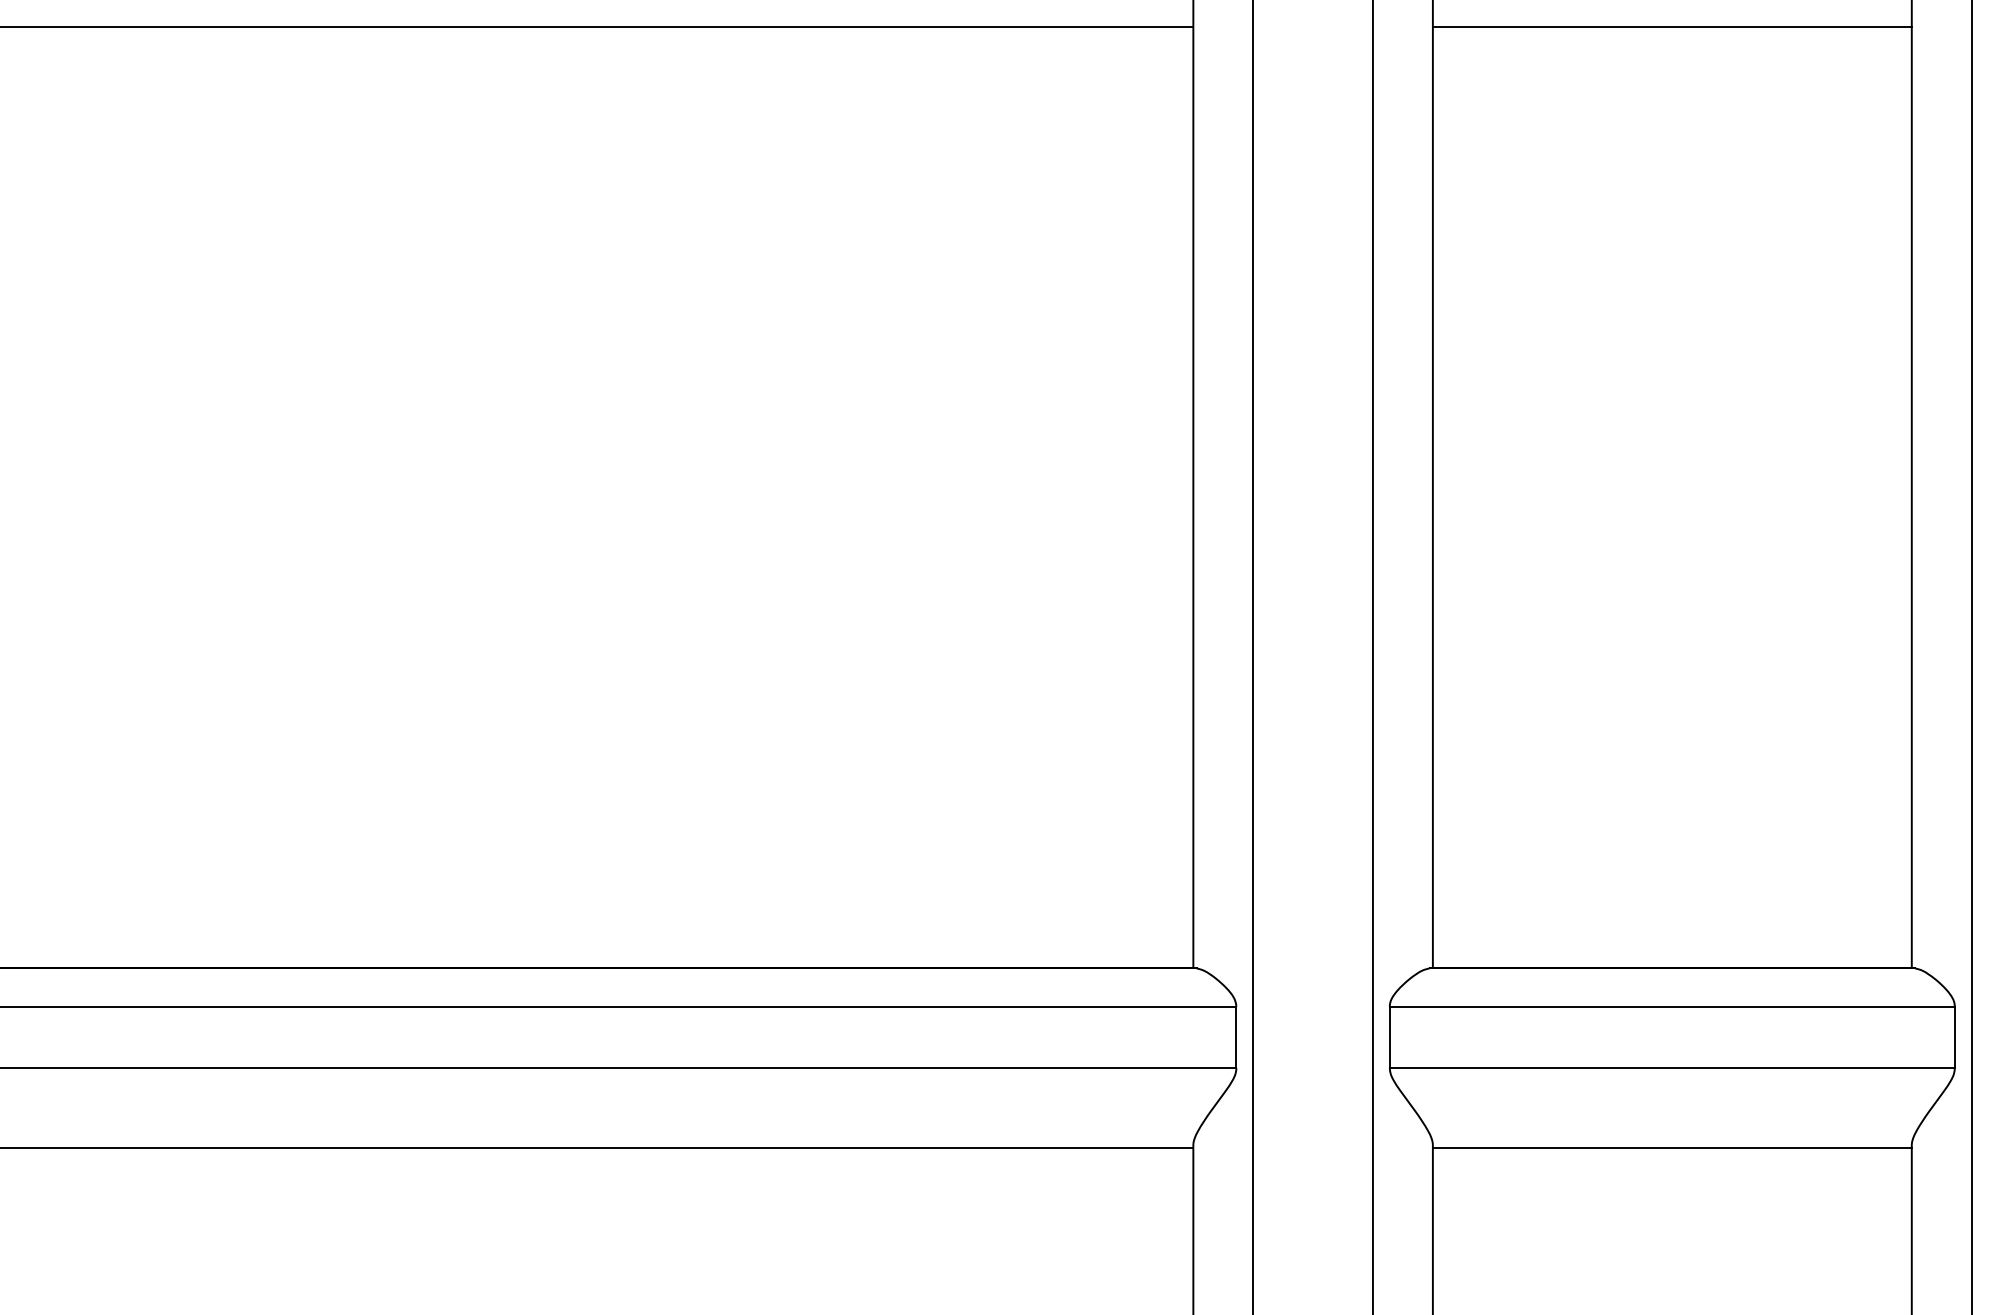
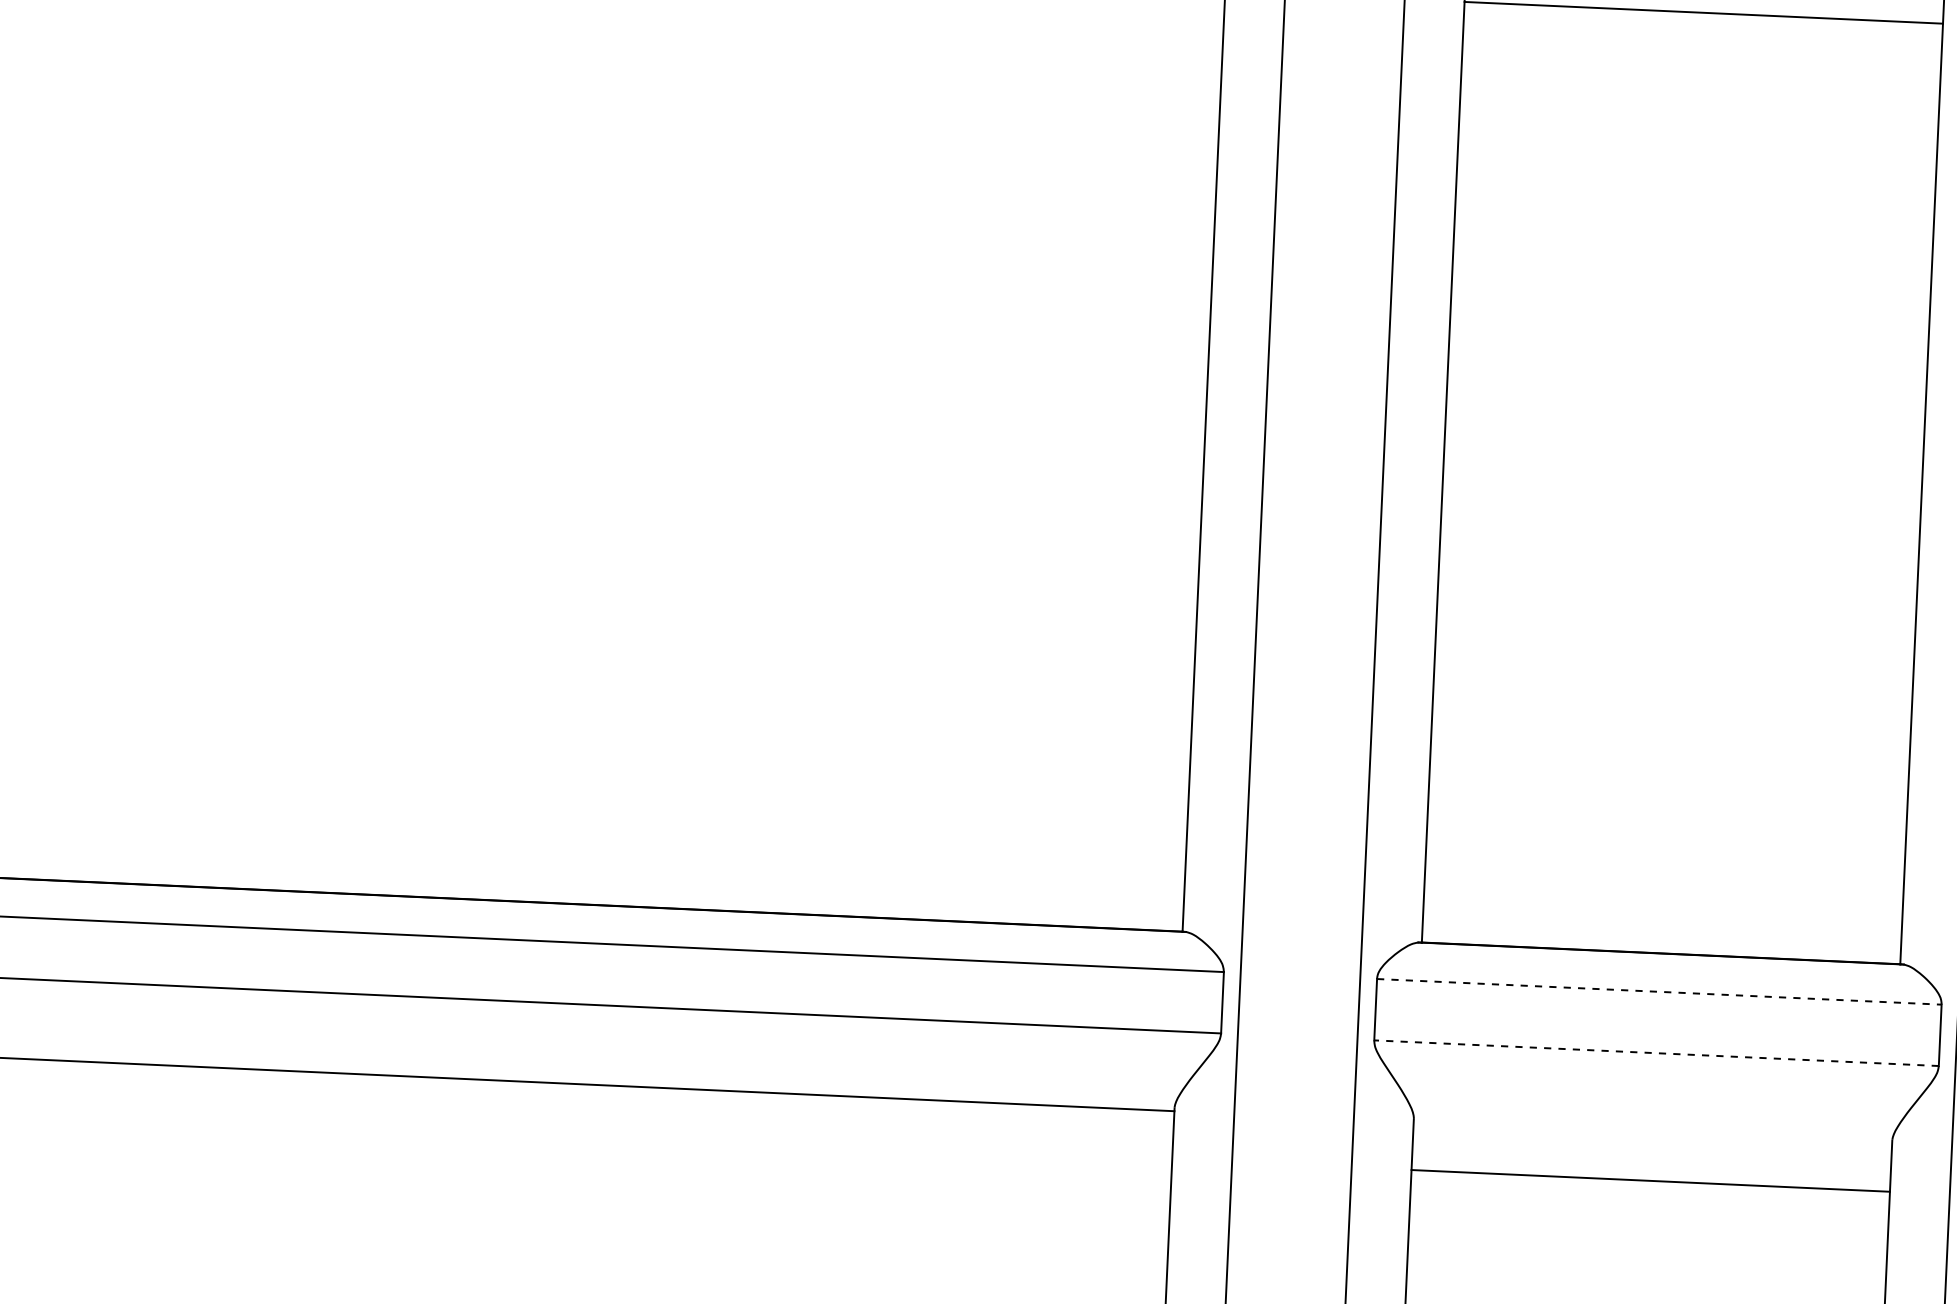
line: (1672, 1006) -> (1659, 991), solid -> dashed
line: (1672, 1068) -> (1656, 1053), solid -> dashed
line: (1671, 1148) -> (1649, 1181), moved

